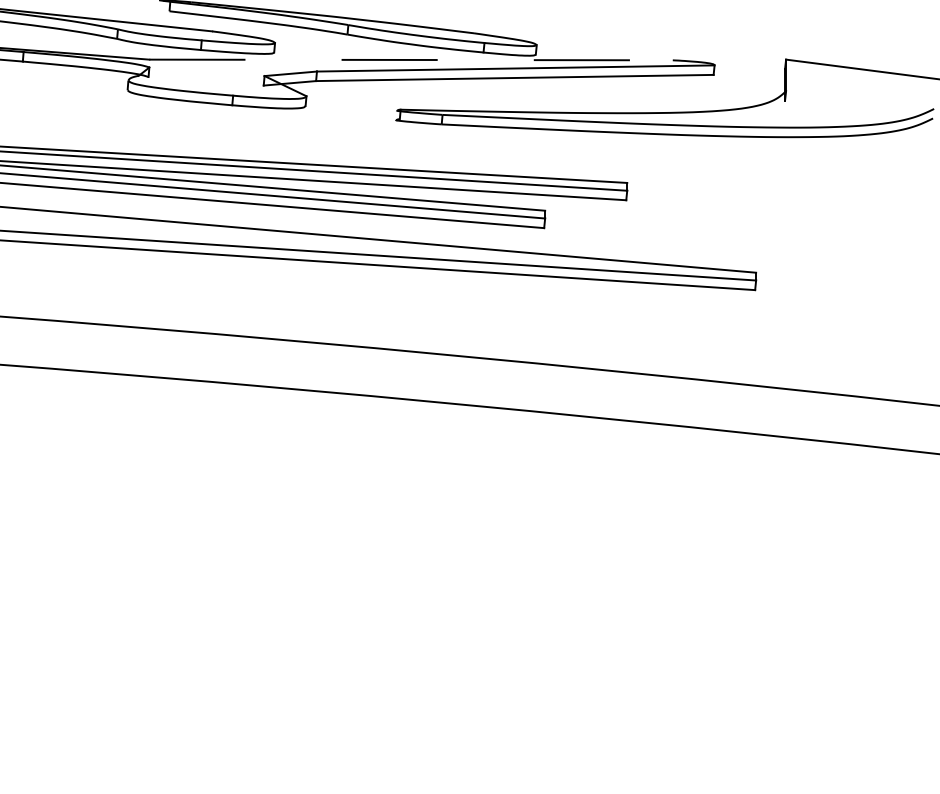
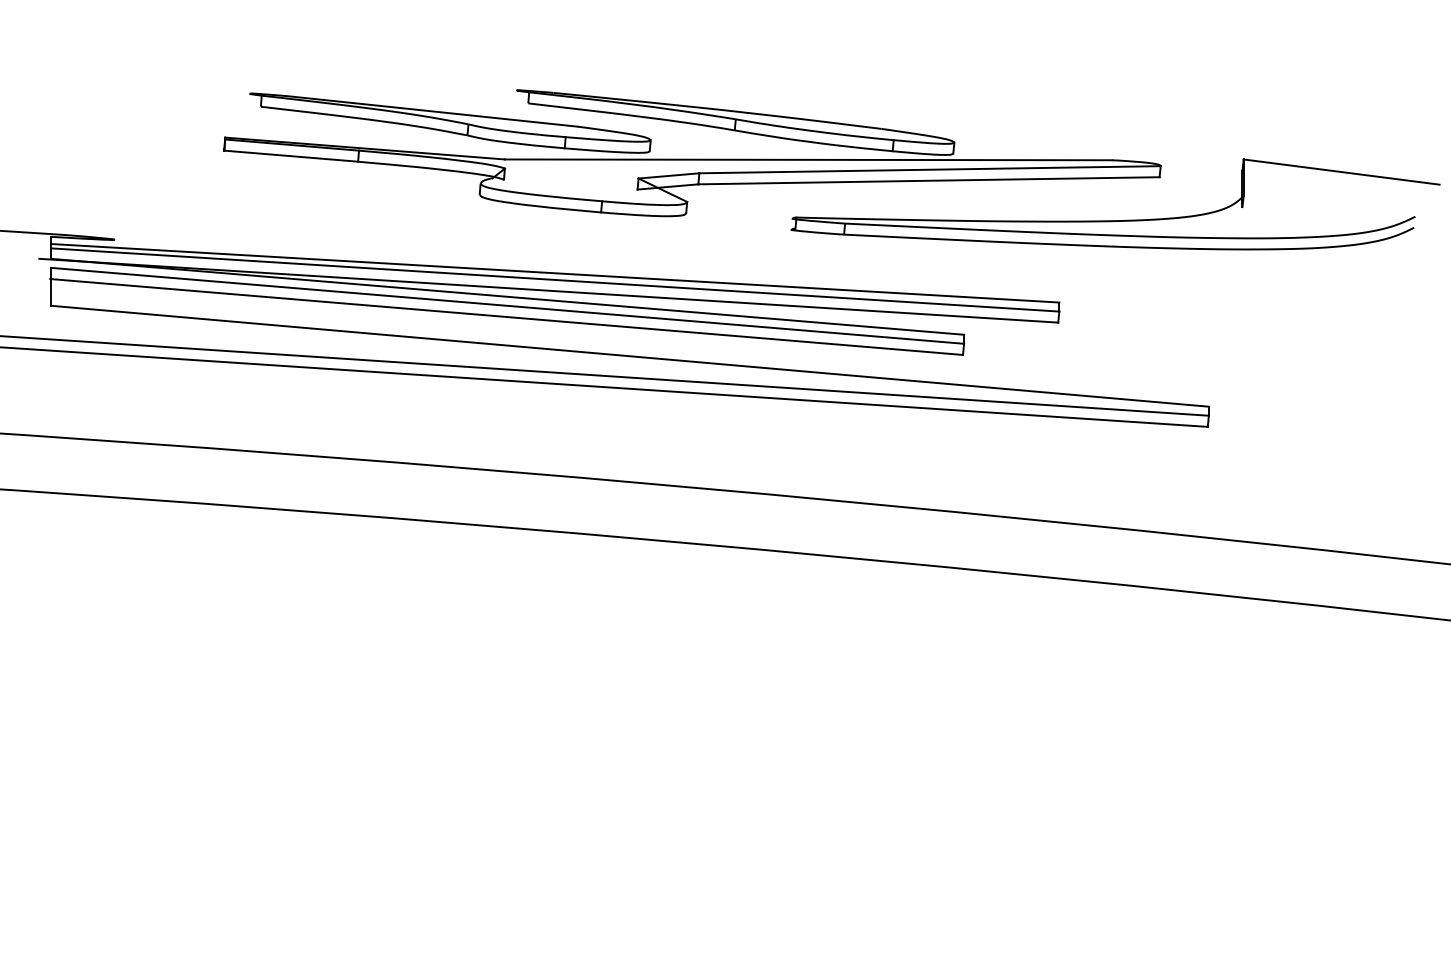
line: (411, 59) -> (808, 159), dashed -> solid

